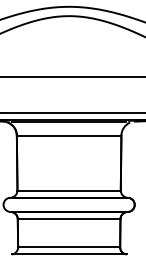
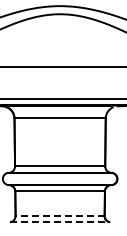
line: (69, 247) -> (60, 216), solid -> dashed
line: (69, 254) -> (60, 222), solid -> dashed

